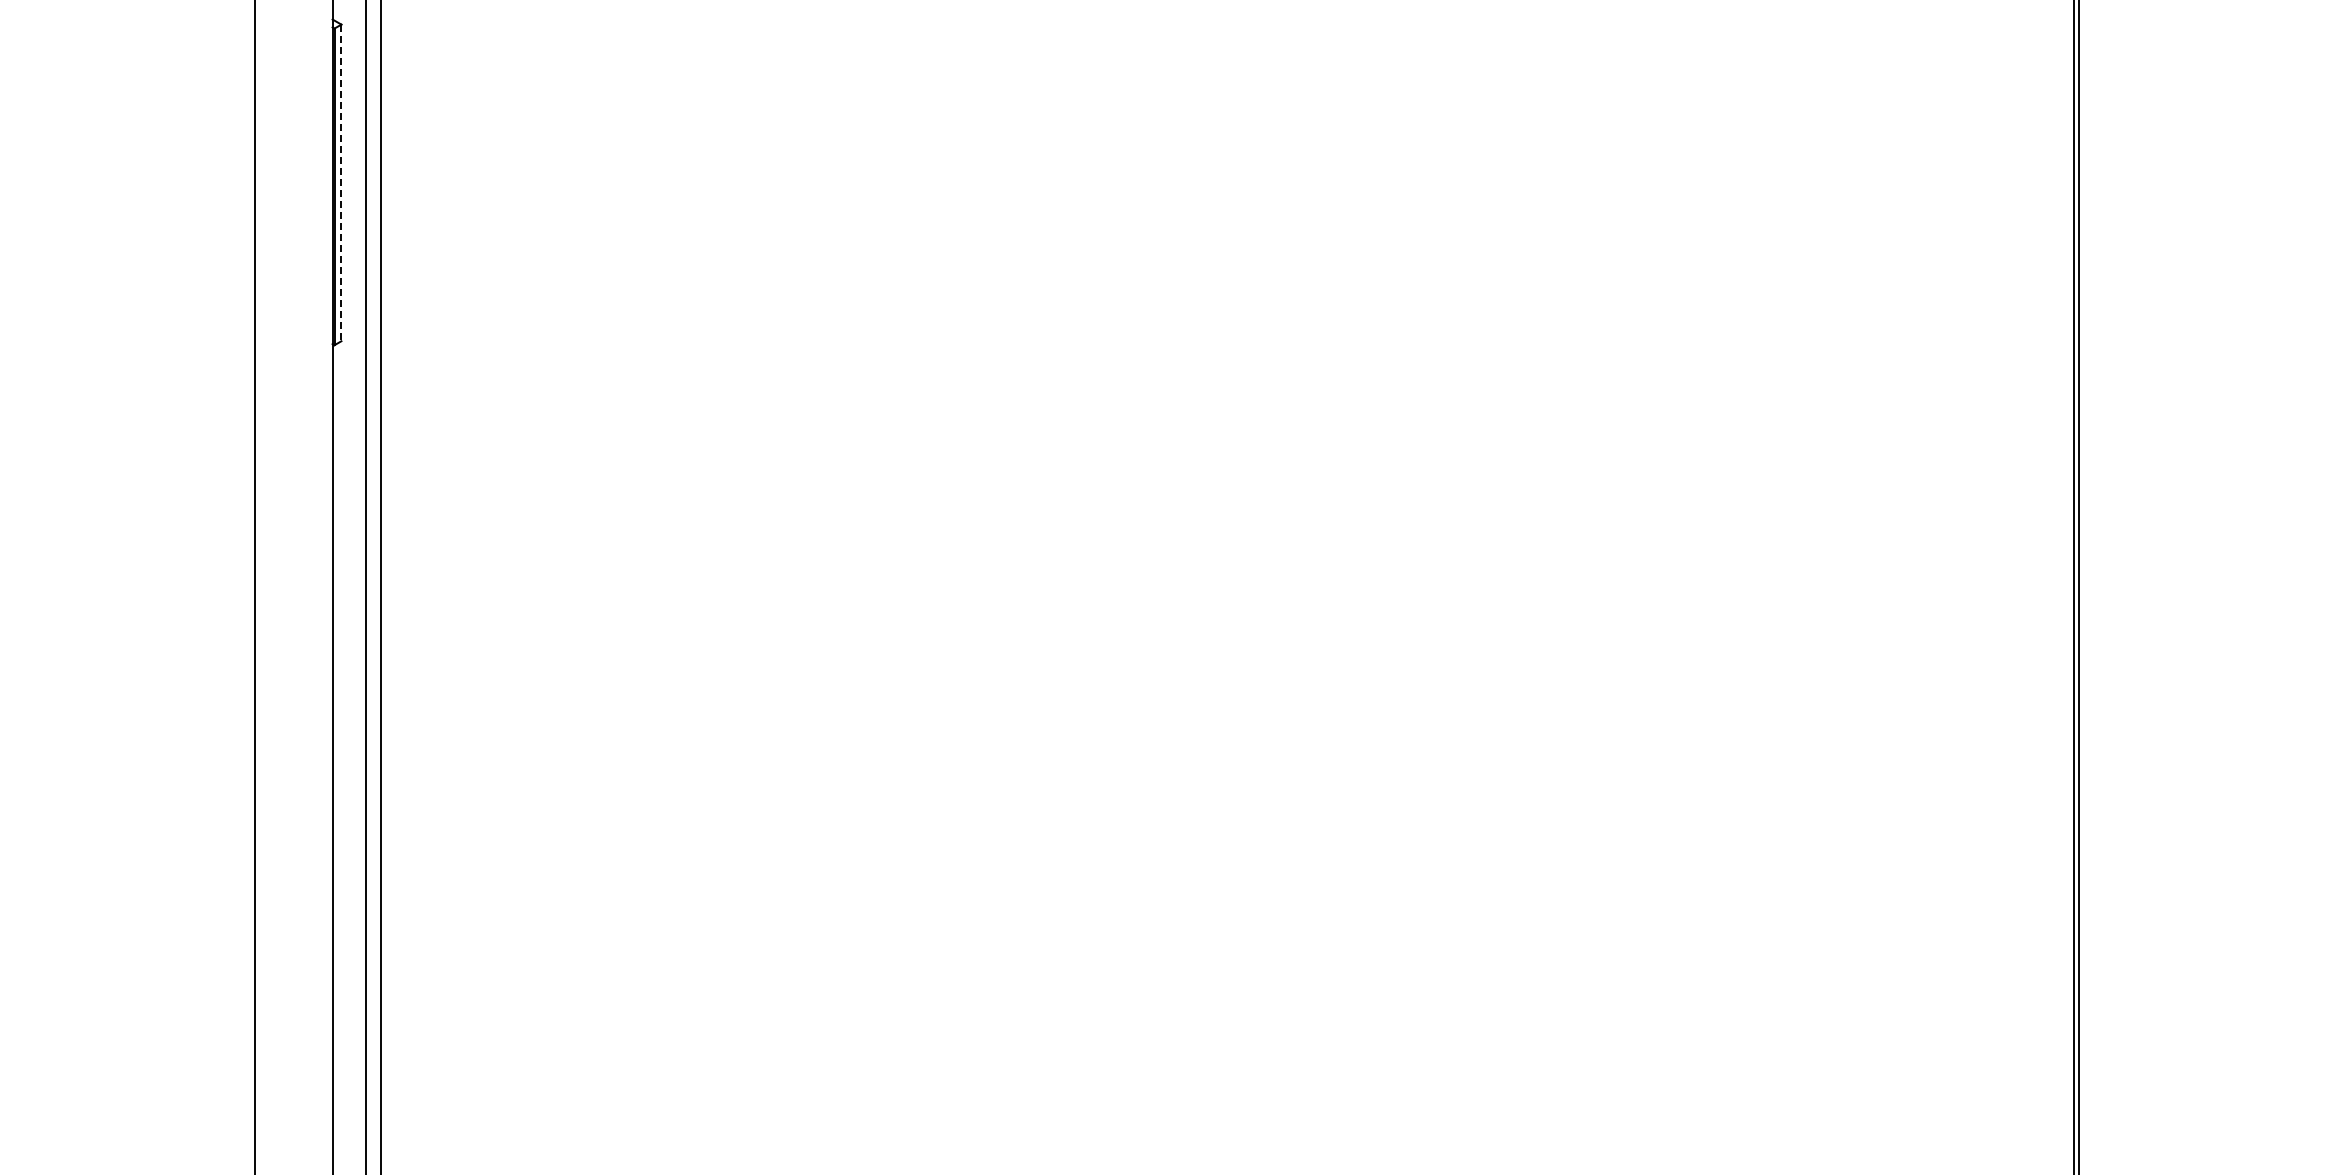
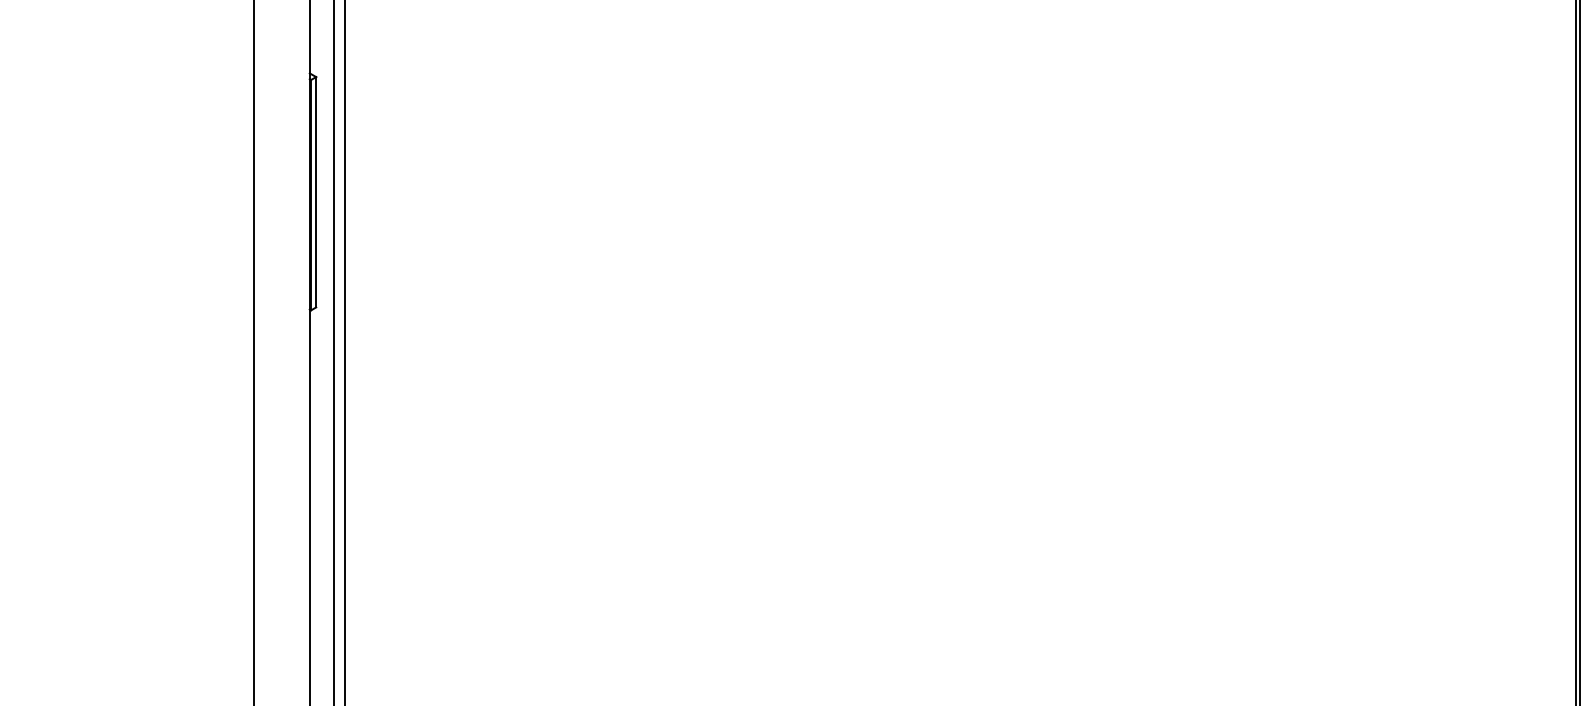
line: (341, 183) -> (316, 192), dashed -> solid

